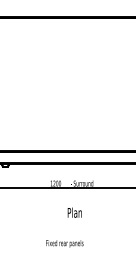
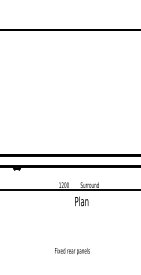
text: (74, 212) -> (81, 201), moved
text: (64, 243) -> (72, 251), moved

